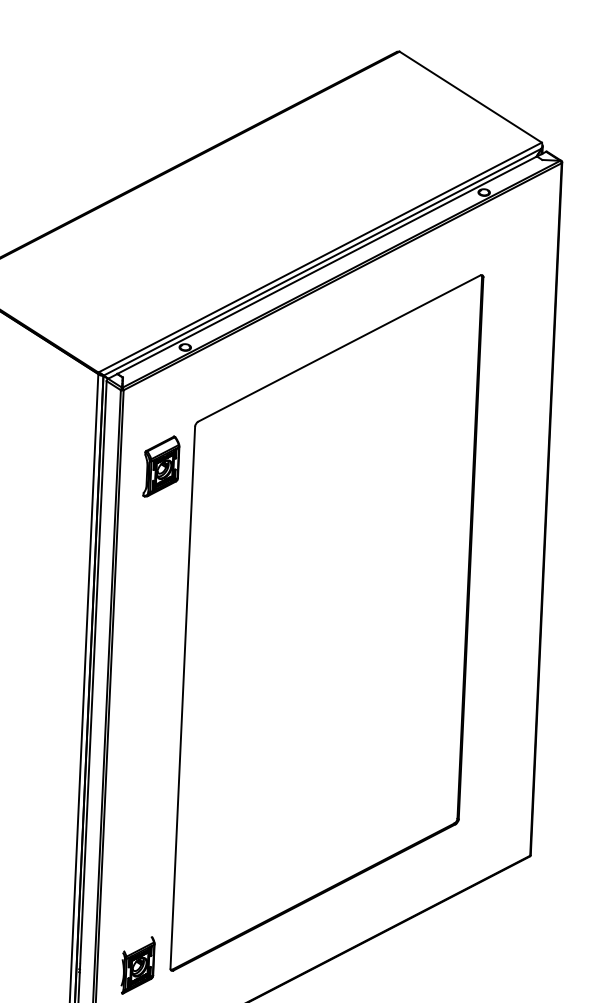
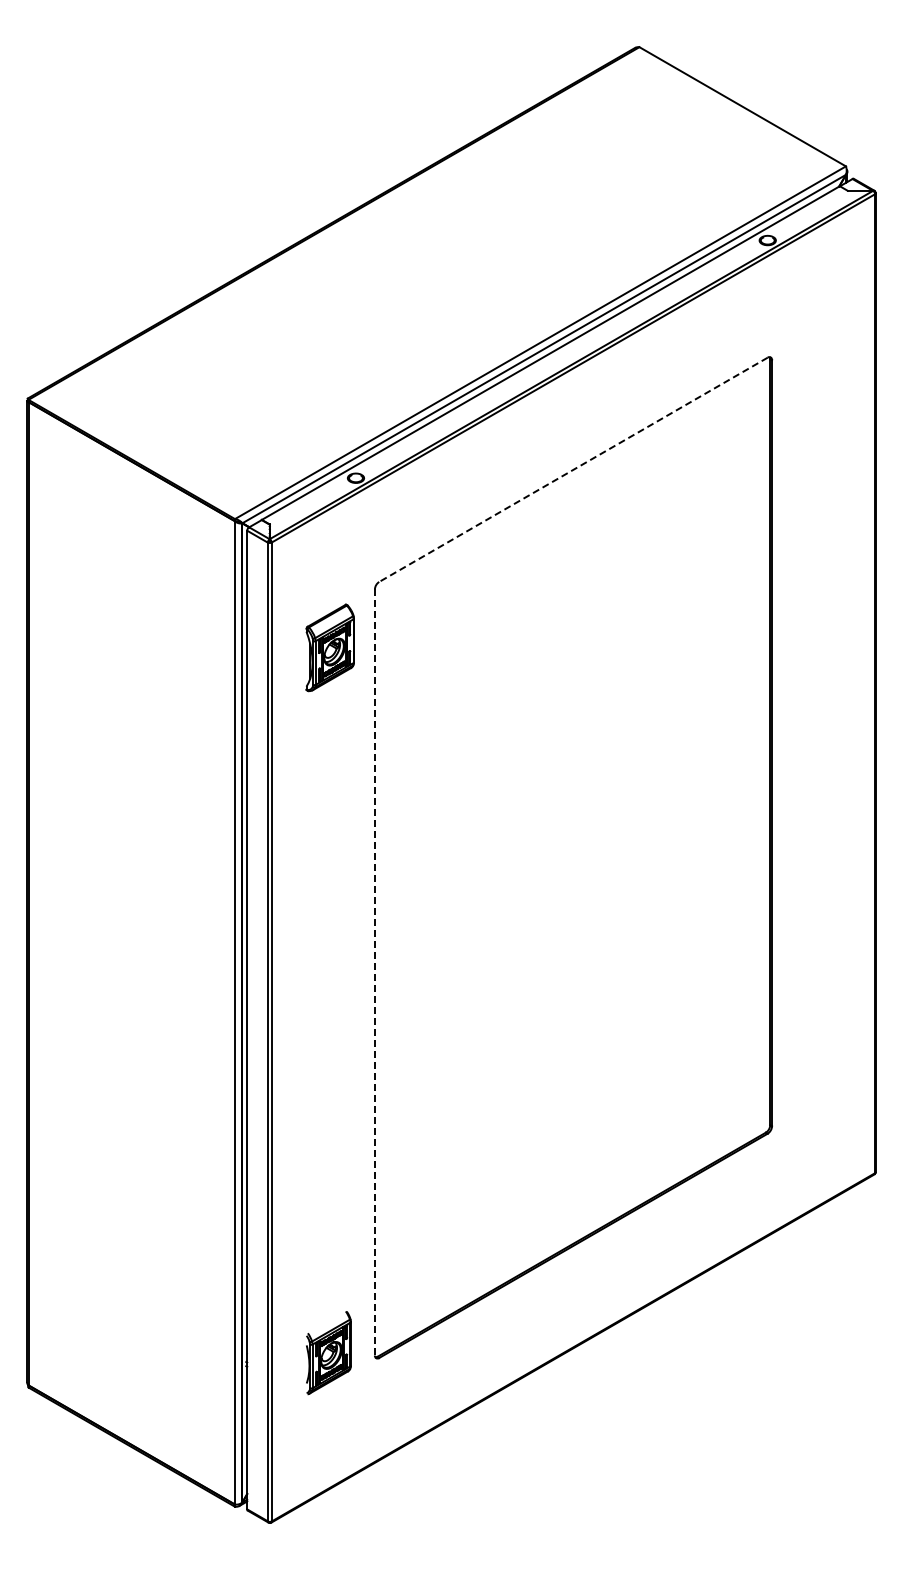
line: (339, 349) -> (573, 470), solid -> dashed
line: (182, 697) -> (374, 972), solid -> dashed

